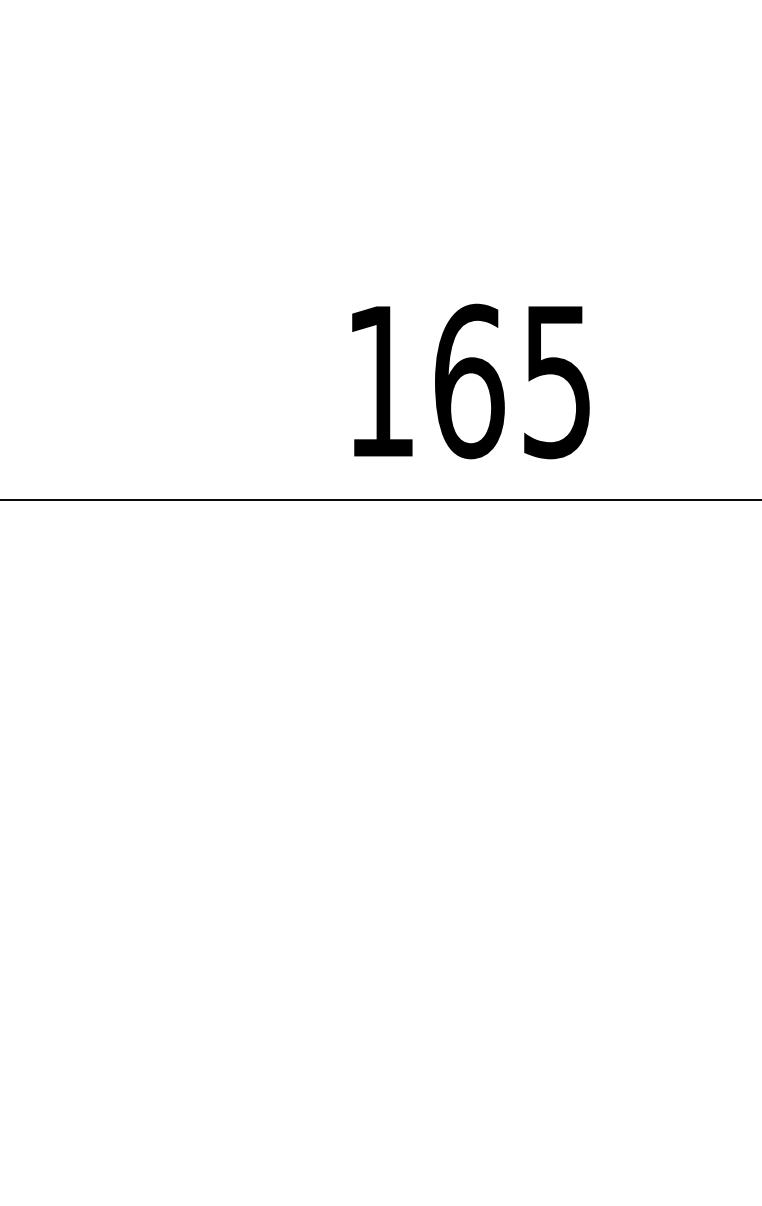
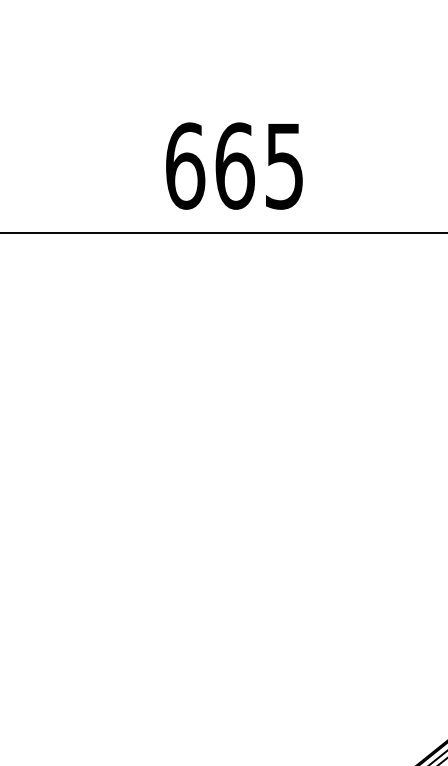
text: (381, 380) -> (185, 165), 165 -> 665

